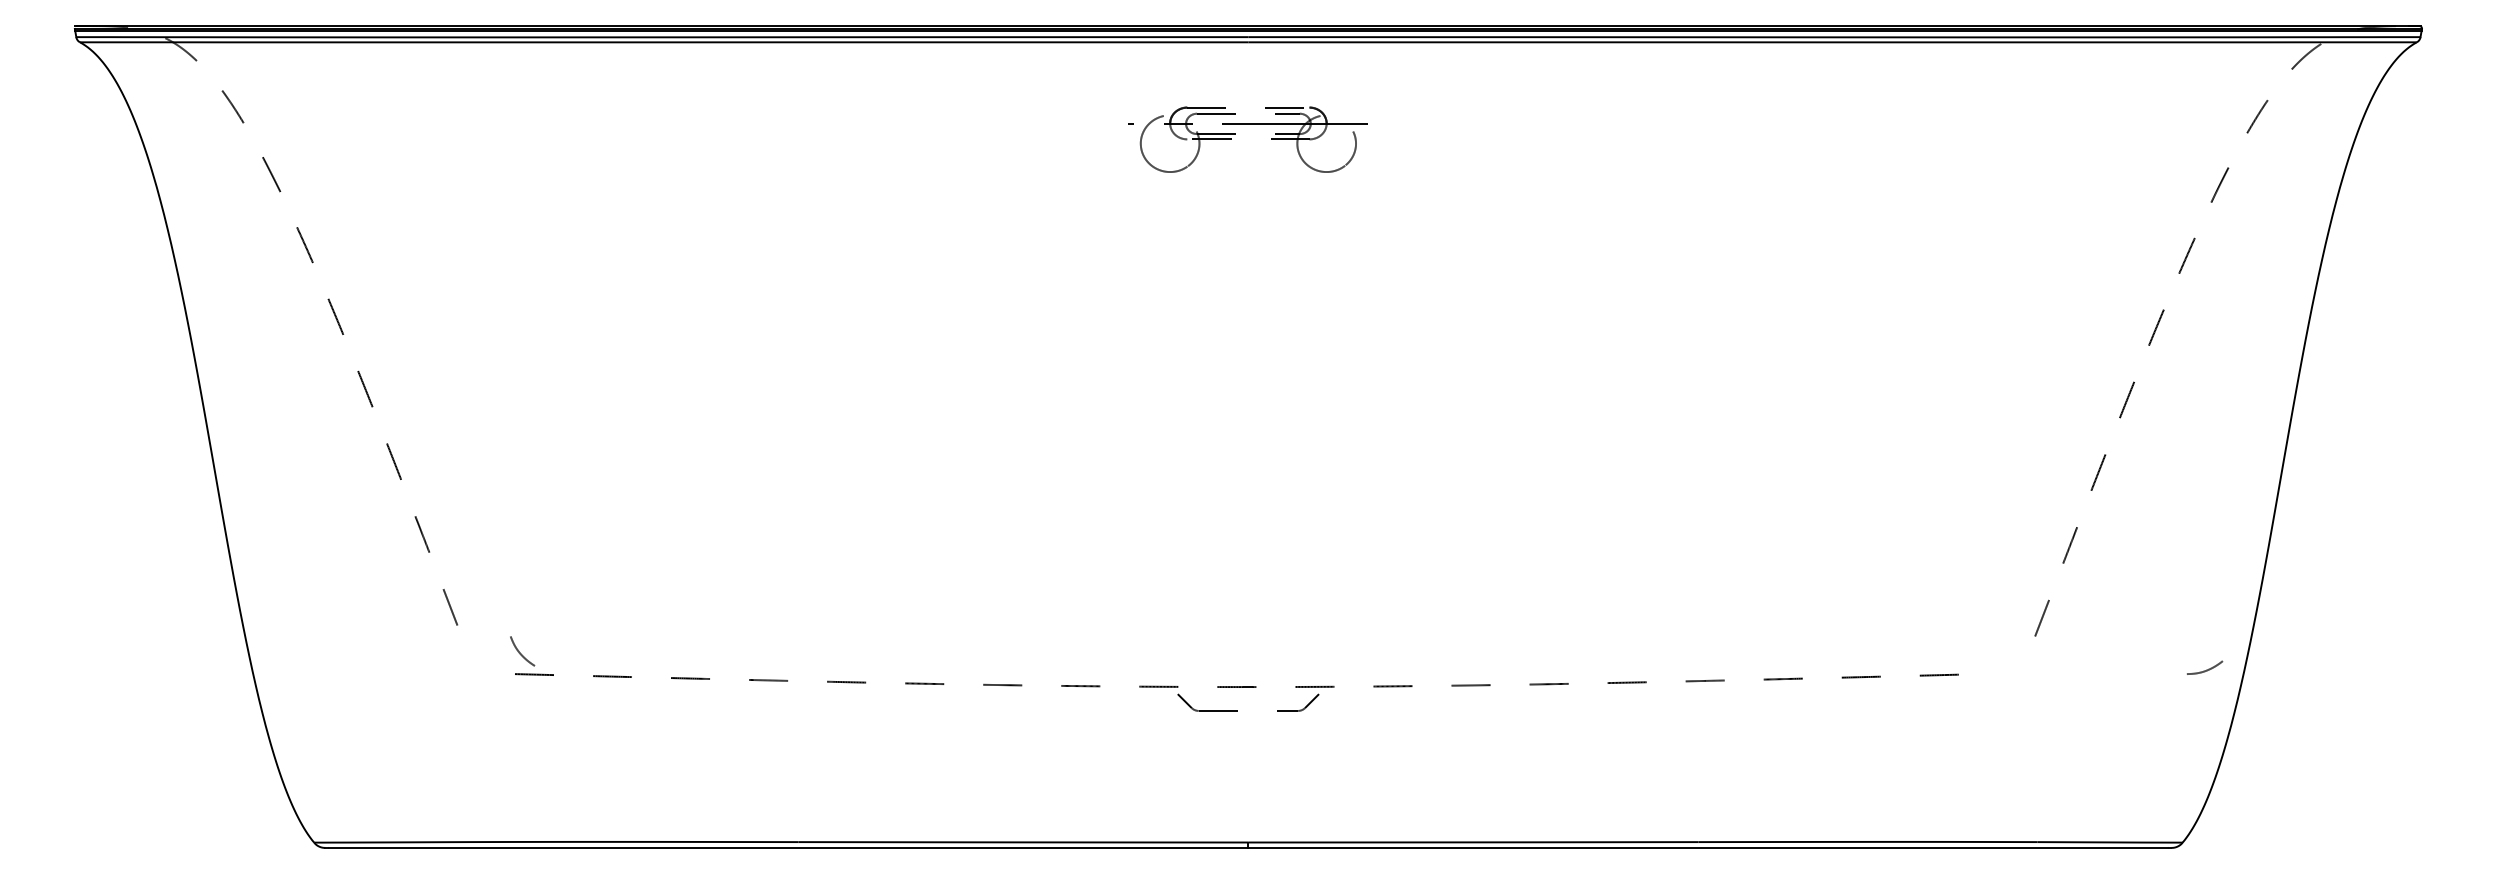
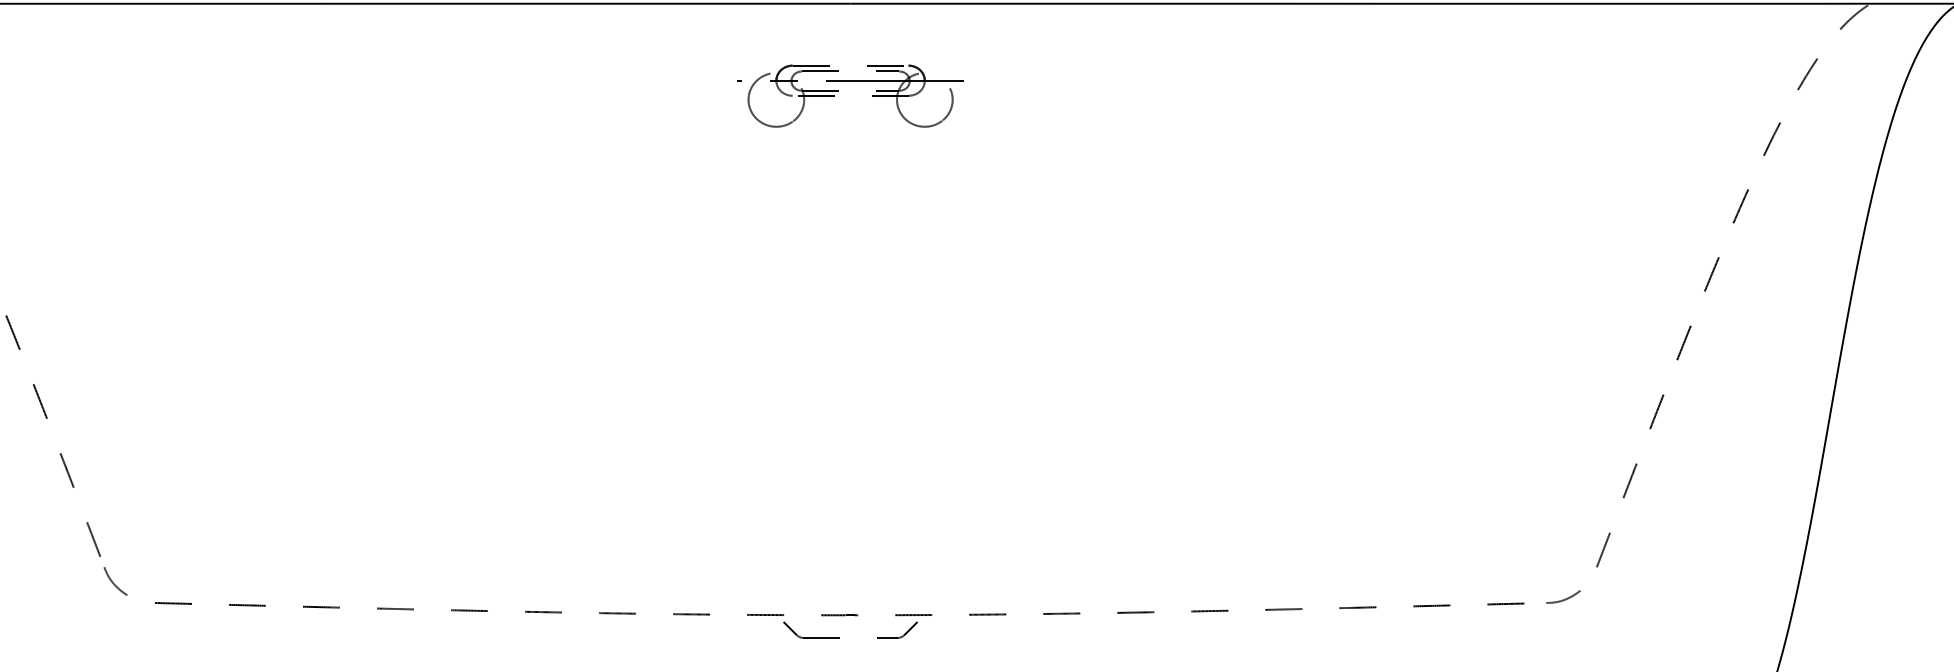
curve: (520, 652) -> (113, 582), moved
curve: (2206, 669) -> (1564, 598), moved

